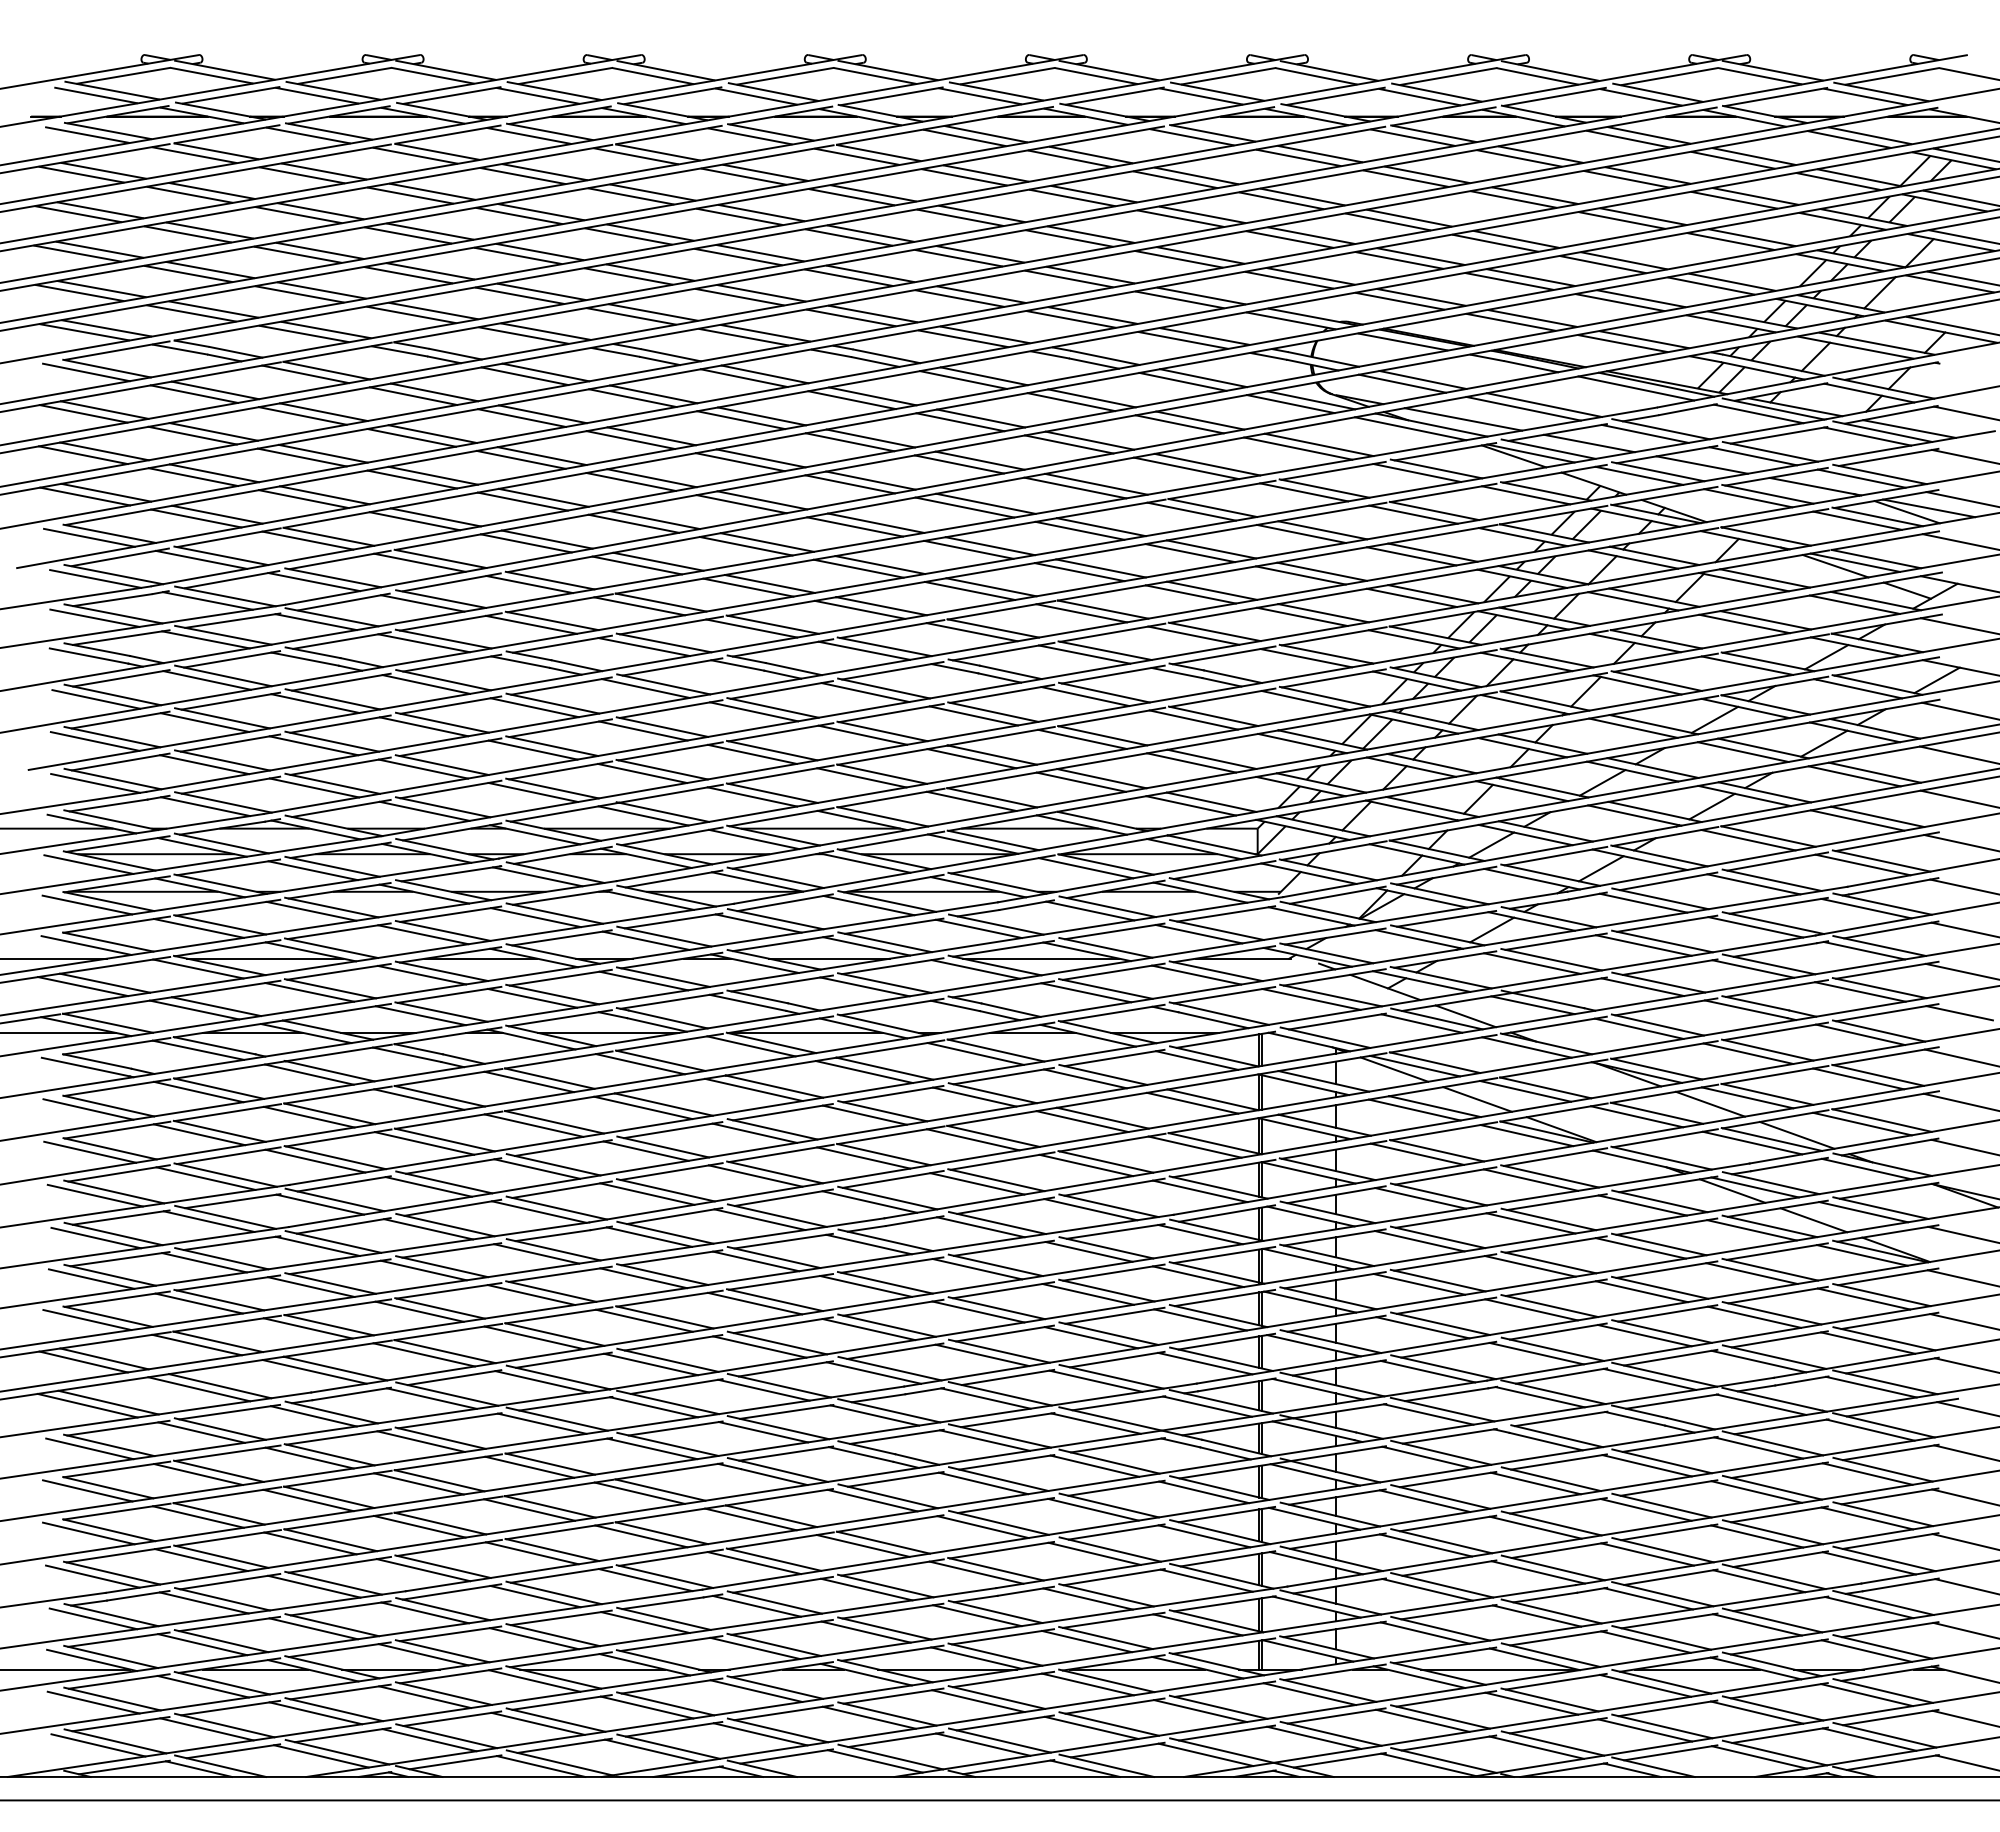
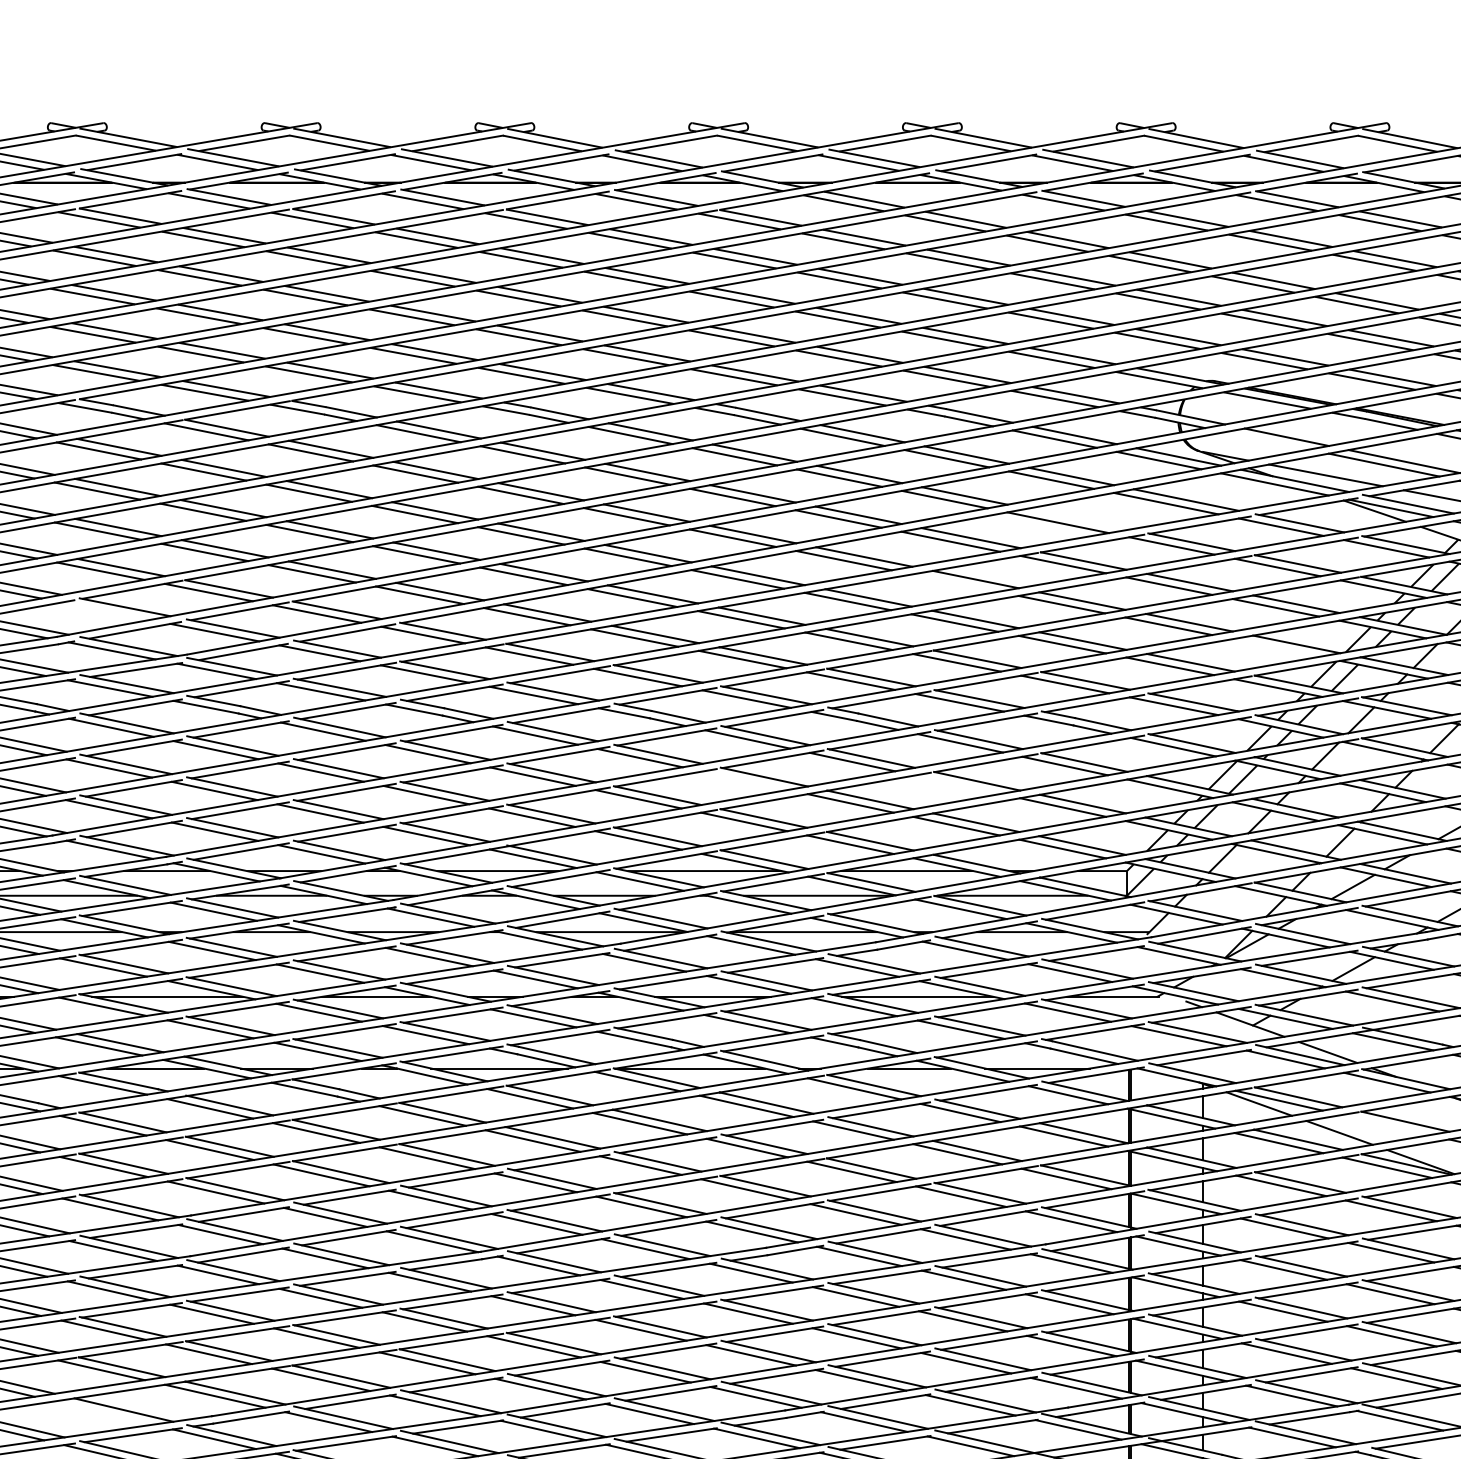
line: (1402, 383) -> (1267, 440), removed
line: (1207, 464) -> (1078, 518), removed
line: (1079, 530) -> (954, 582), removed
line: (201, 559) -> (105, 610), removed
line: (1411, 597) -> (1275, 647), removed
line: (862, 734) -> (744, 780), removed
line: (1082, 738) -> (957, 783), removed
line: (1525, 1090) -> (1385, 1124), removed
line: (199, 1389) -> (103, 1413), removed

